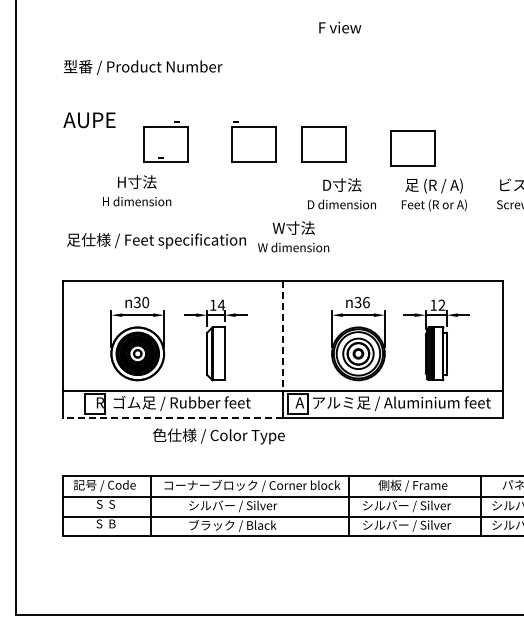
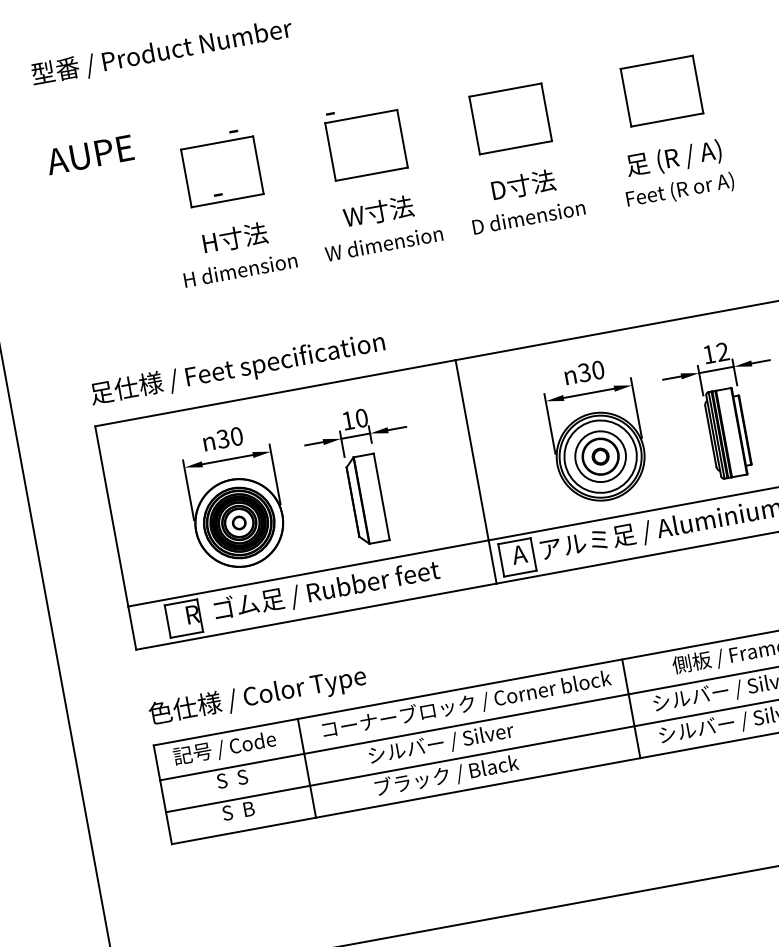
part: (323, 144) -> (509, 118), moved
part: (412, 148) -> (660, 91), moved
text: (137, 190) -> (238, 251), moved
text: (293, 236) -> (380, 225), moved
text: (156, 240) -> (237, 368), moved
text: (366, 301) -> (598, 368), 36 -> 30
text: (221, 304) -> (361, 416), 14 -> 10
line: (283, 336) -> (472, 450), dashed -> solid
line: (172, 417) -> (315, 616), dashed -> solid
text: (218, 436) -> (257, 696), moved

